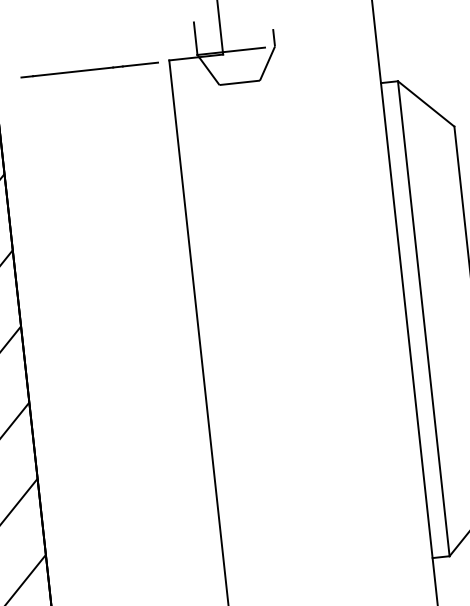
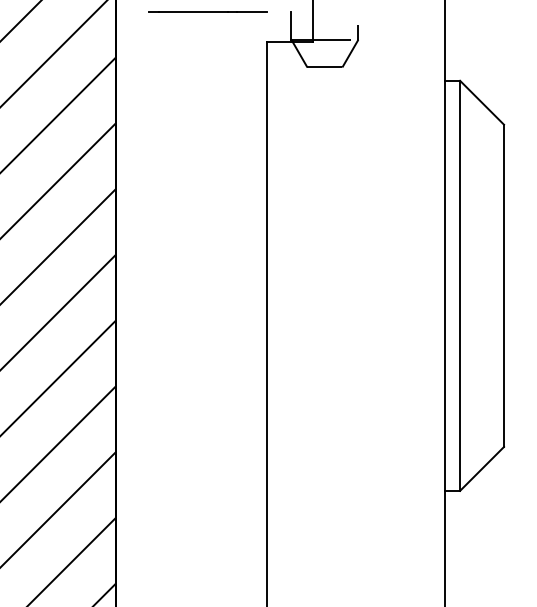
line: (89, 69) -> (207, 11), moved

